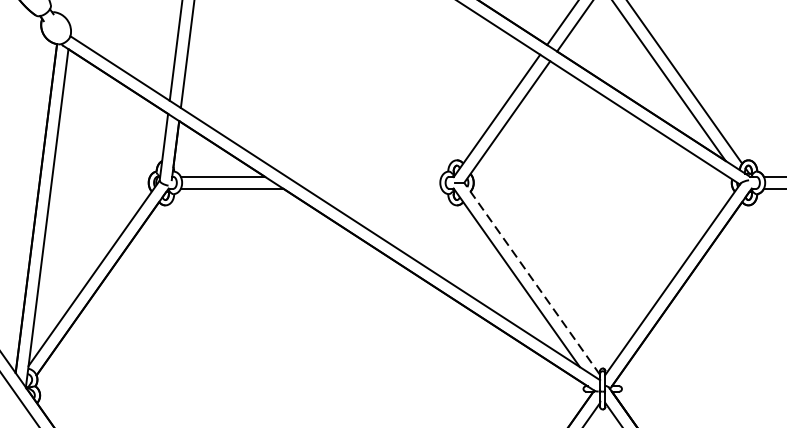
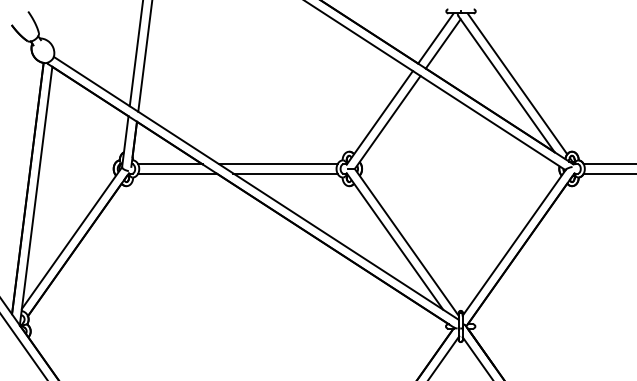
line: (364, 177) -> (278, 164), added
line: (373, 188) -> (285, 173), added
line: (531, 279) -> (406, 242), dashed -> solid

